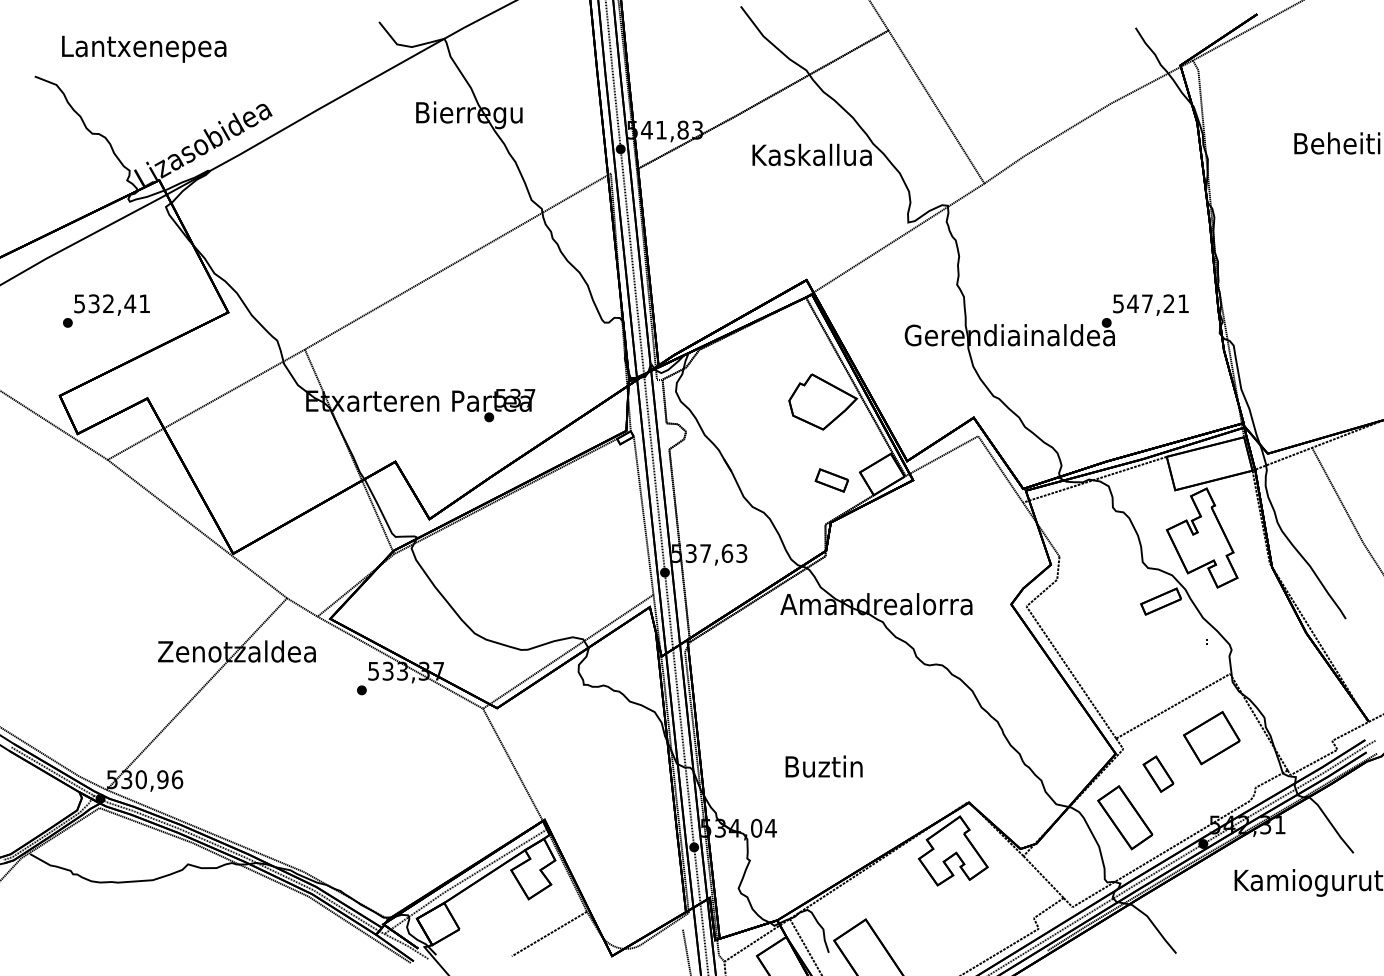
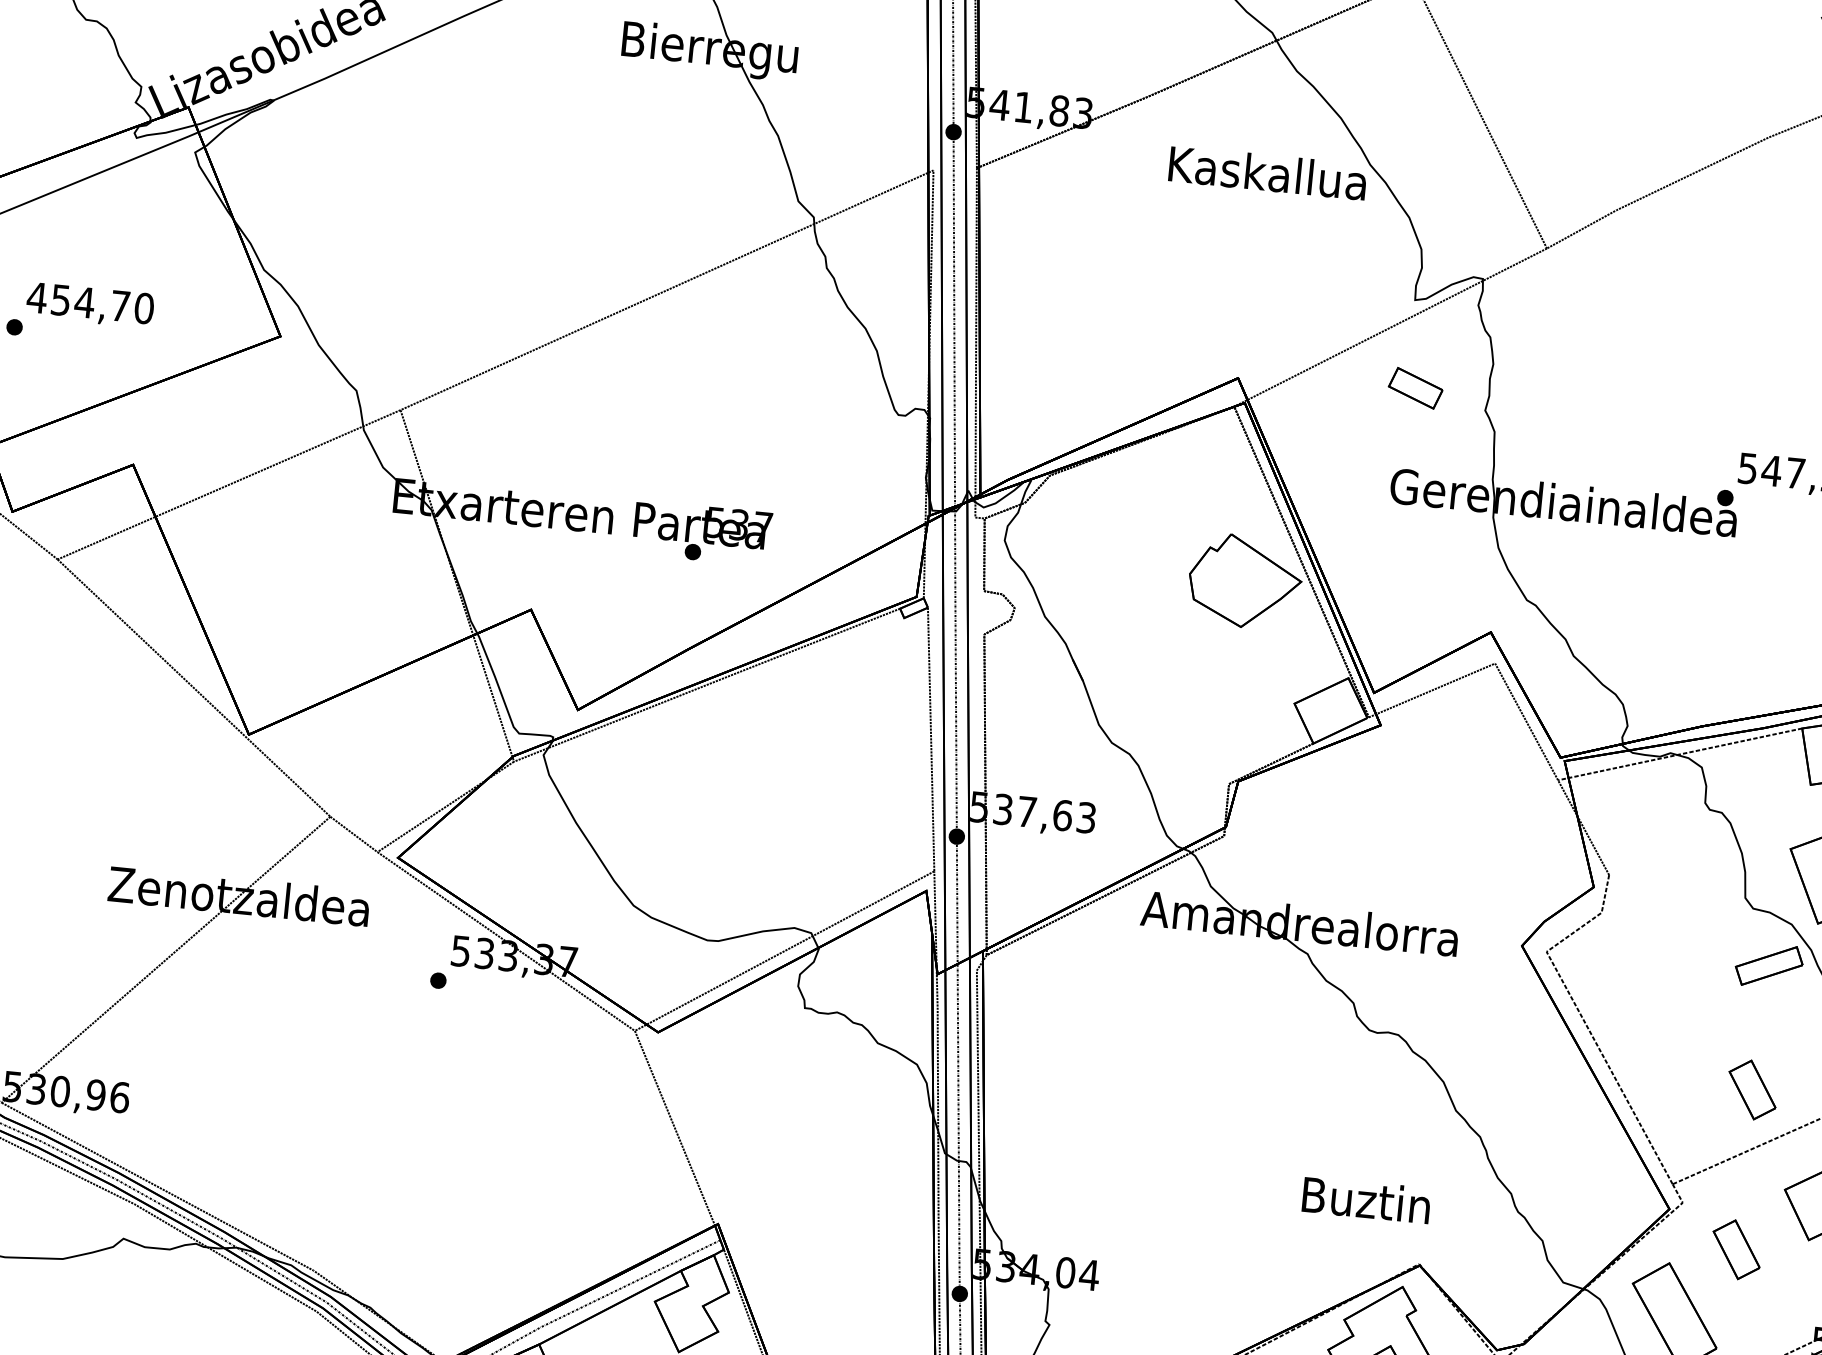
text: (111, 303) -> (89, 302), 532,41 -> 454,70
part: (831, 480) -> (1414, 388), moved
part: (1158, 676) -> (1752, 1088), added
text: (823, 766) -> (1365, 1199), moved

